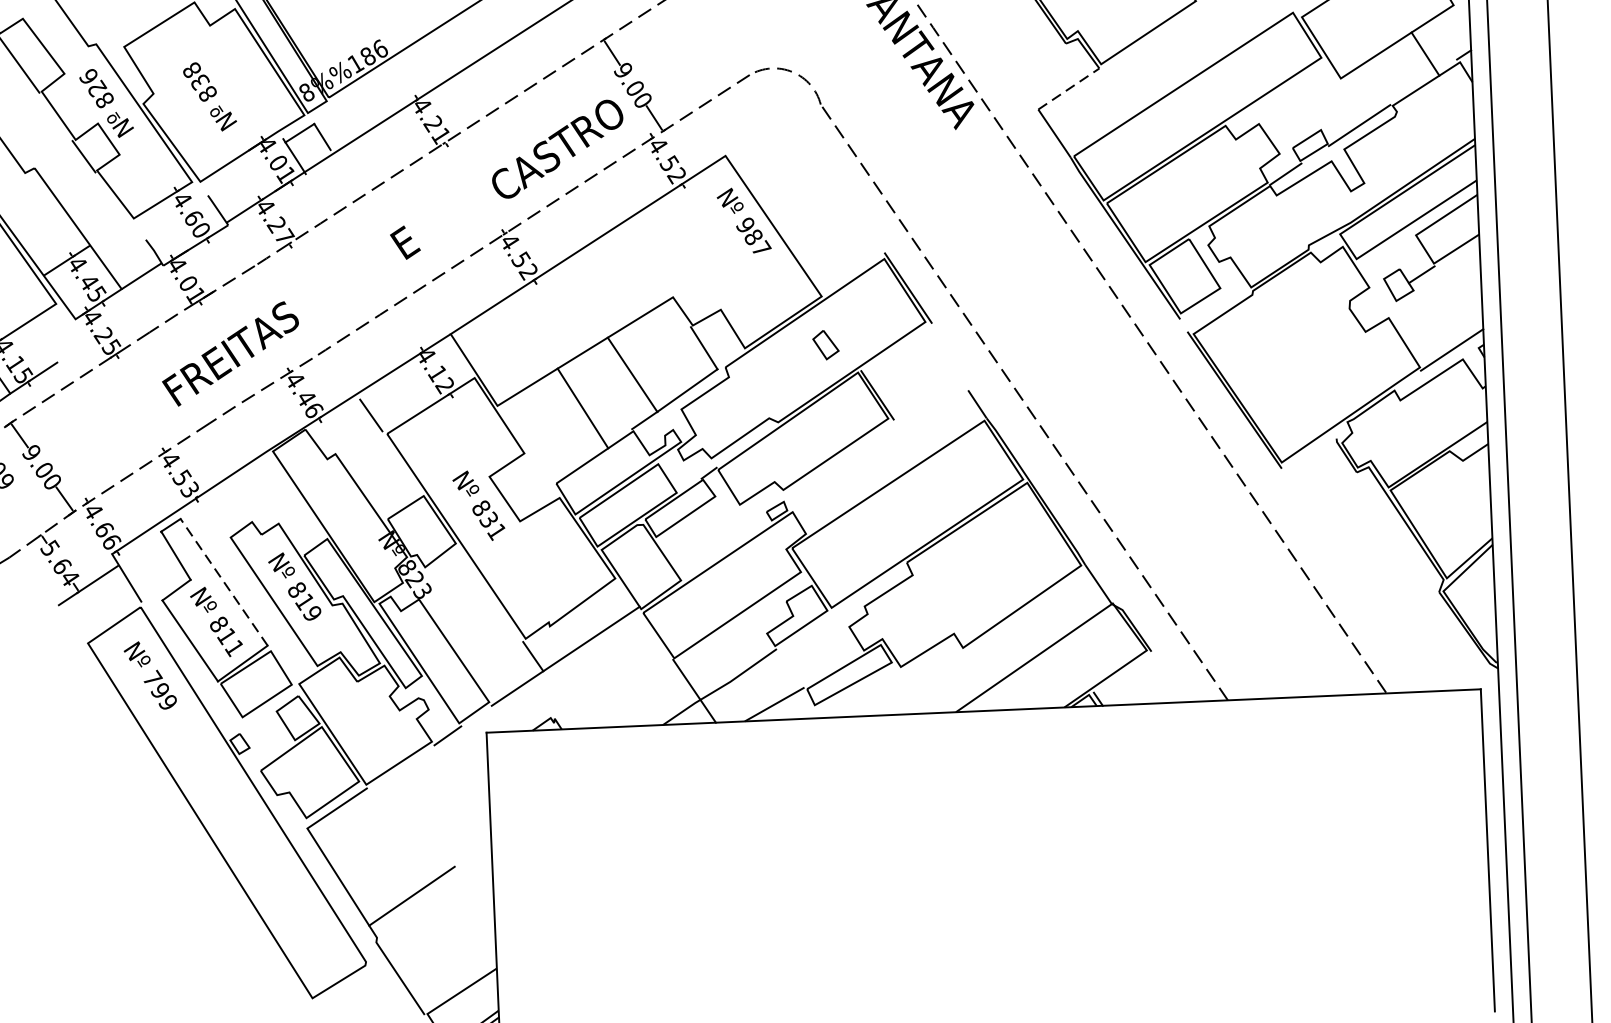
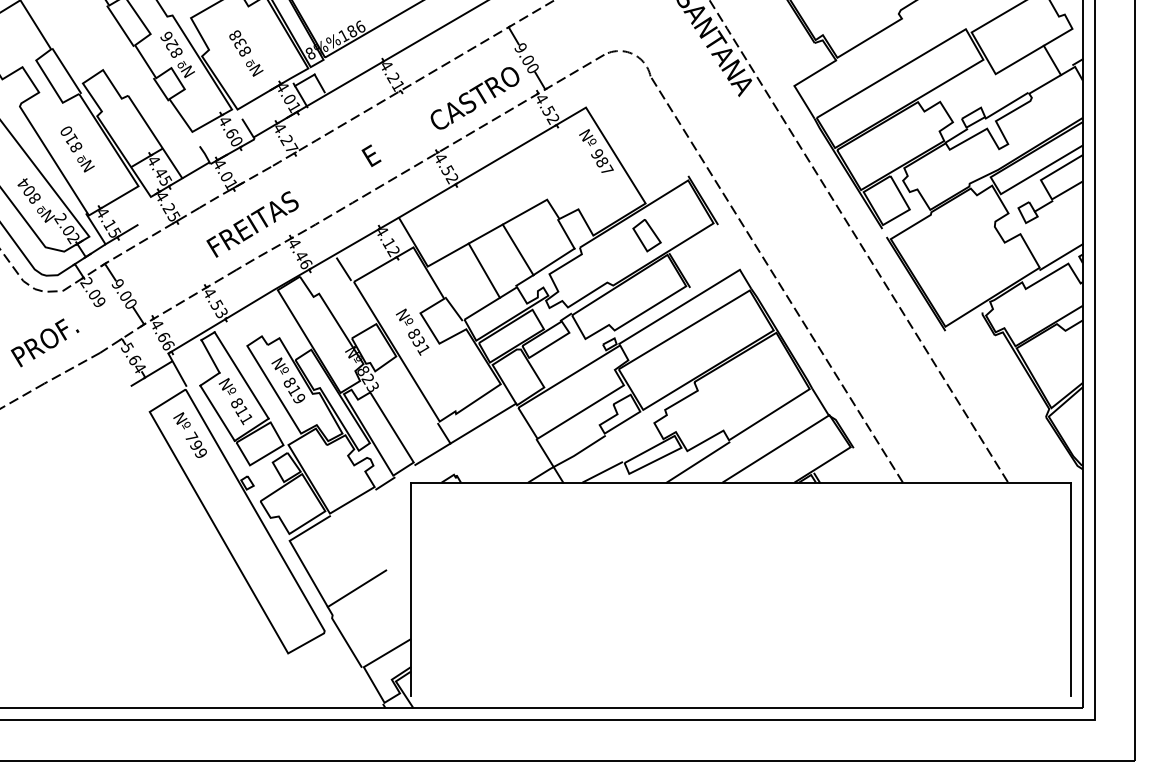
line: (1069, 87) -> (815, 72), dashed -> solid
part: (825, 344) -> (646, 235), size x1.67
line: (879, 449) -> (679, 306), added
line: (539, 467) -> (453, 308), added
line: (223, 582) -> (241, 375), dashed -> solid
line: (916, 683) -> (697, 462), added

